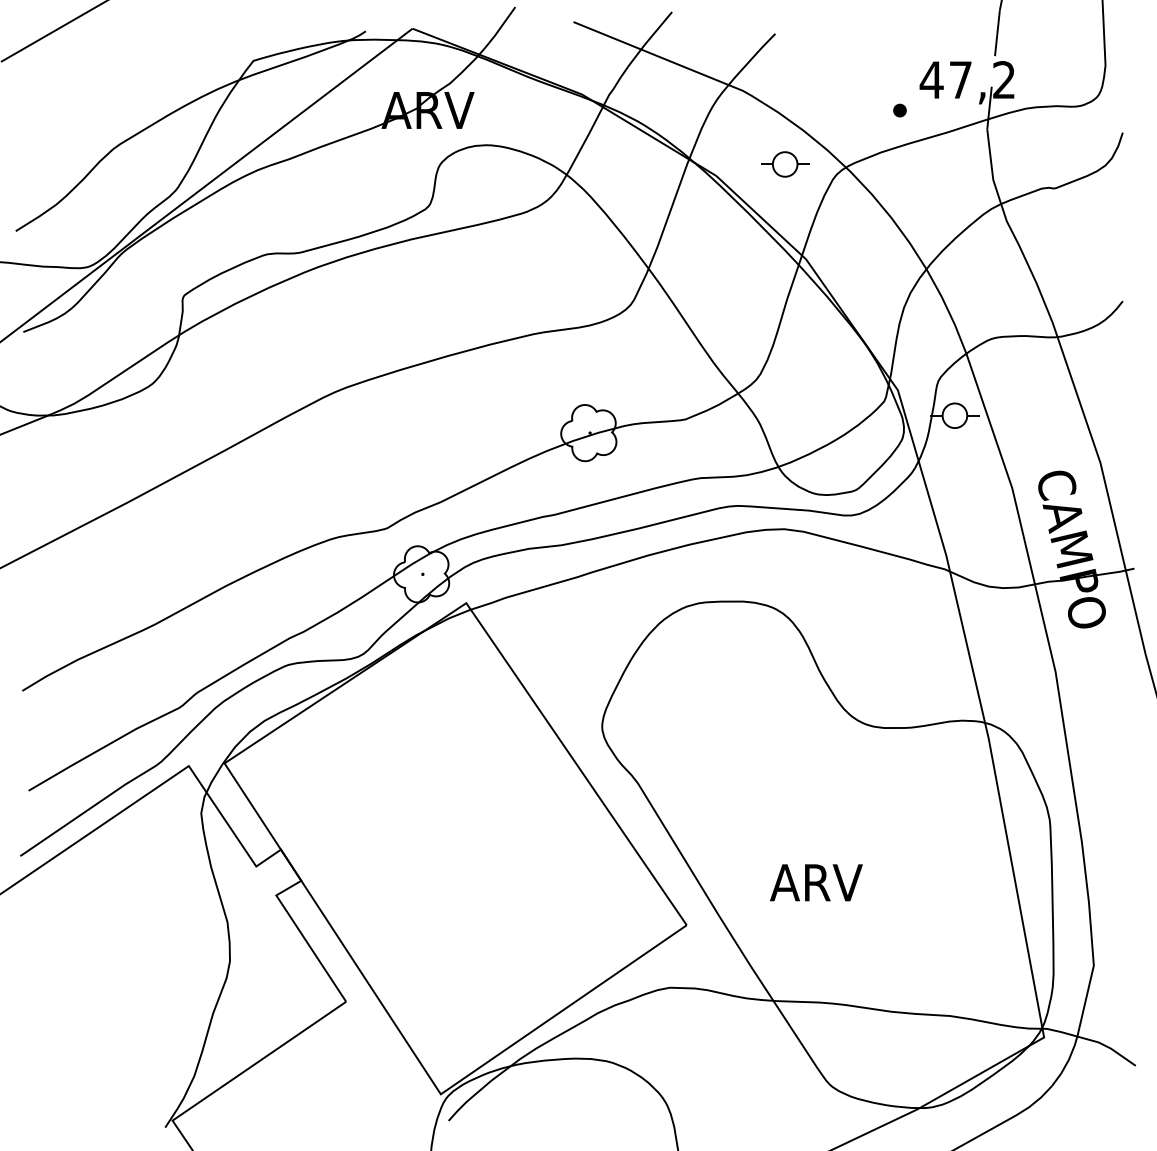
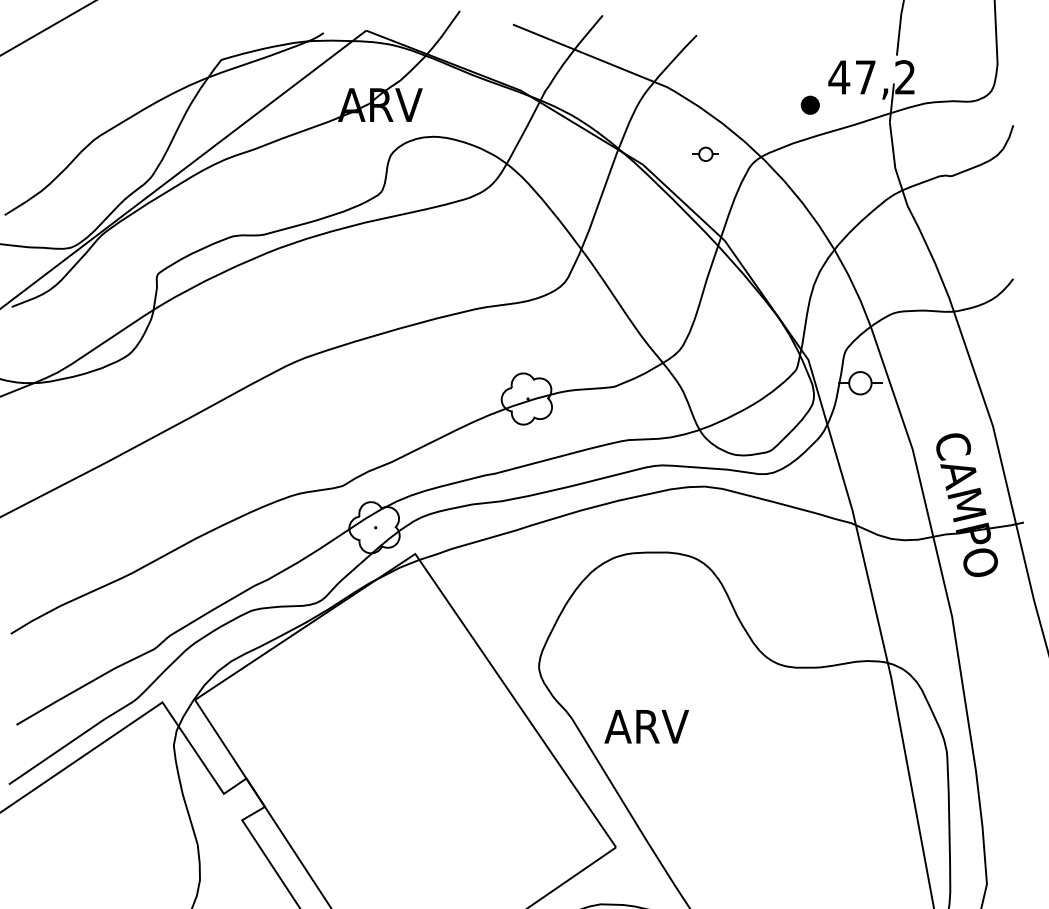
part: (899, 110) -> (809, 105), size x1.6
part: (785, 164) -> (706, 154), size x0.6
text: (816, 882) -> (646, 726), moved

